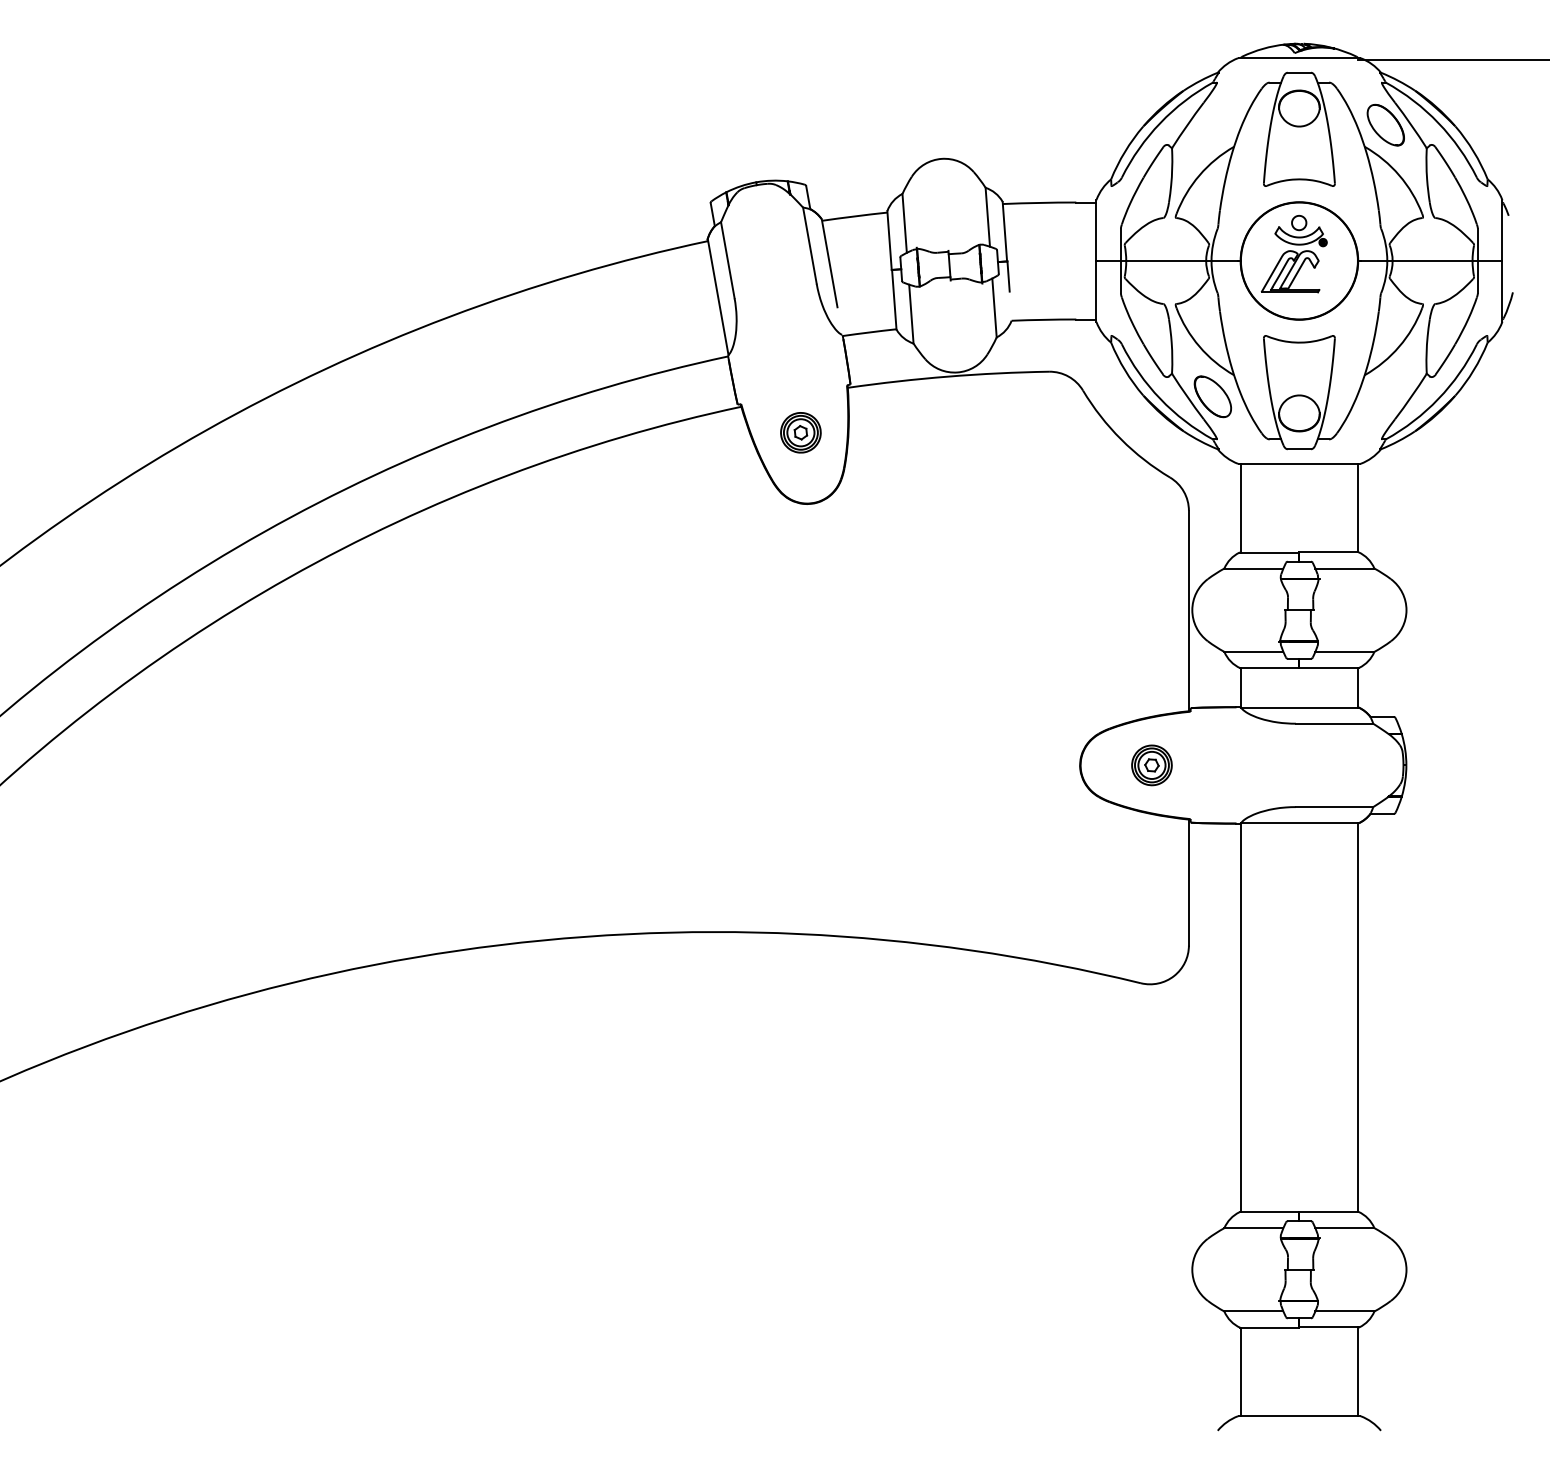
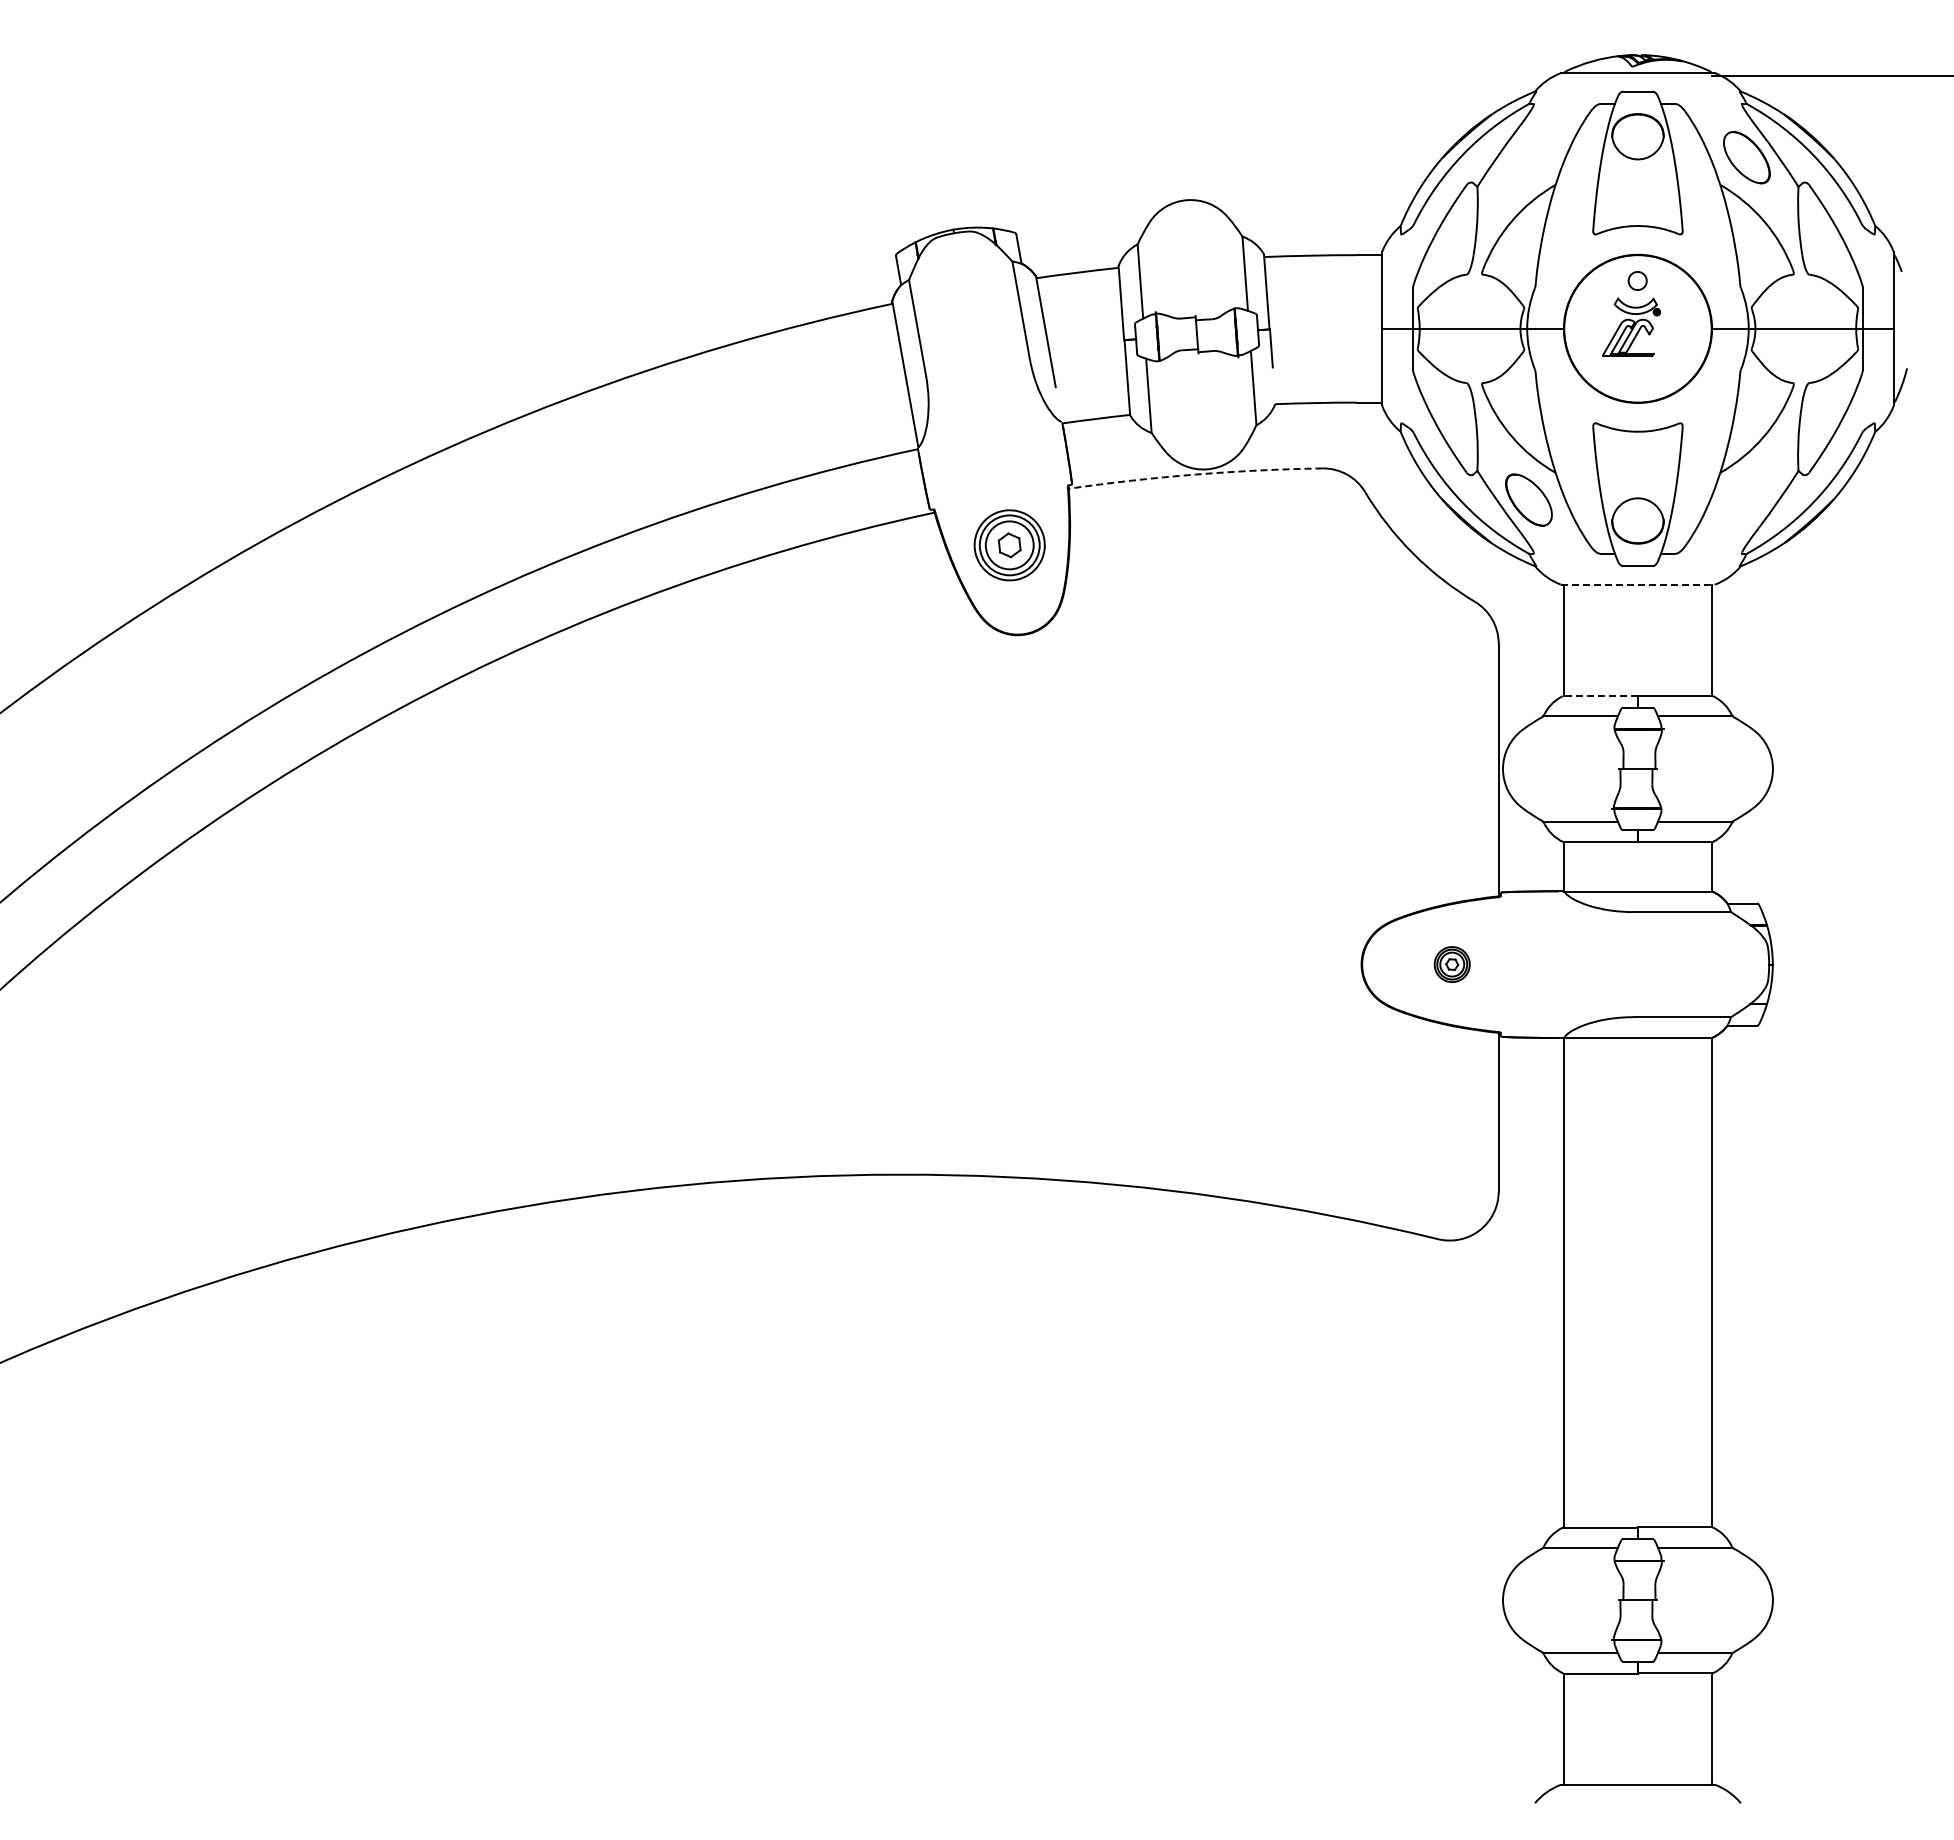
part: (1294, 259) -> (1631, 327), size x0.7
arc: (948, 376) -> (1195, 474), solid -> dashed
part: (800, 432) -> (1009, 545), size x1.4
line: (1299, 463) -> (1637, 584), solid -> dashed
line: (1269, 552) -> (1600, 696), solid -> dashed
part: (1152, 765) -> (1452, 964), size x0.7

